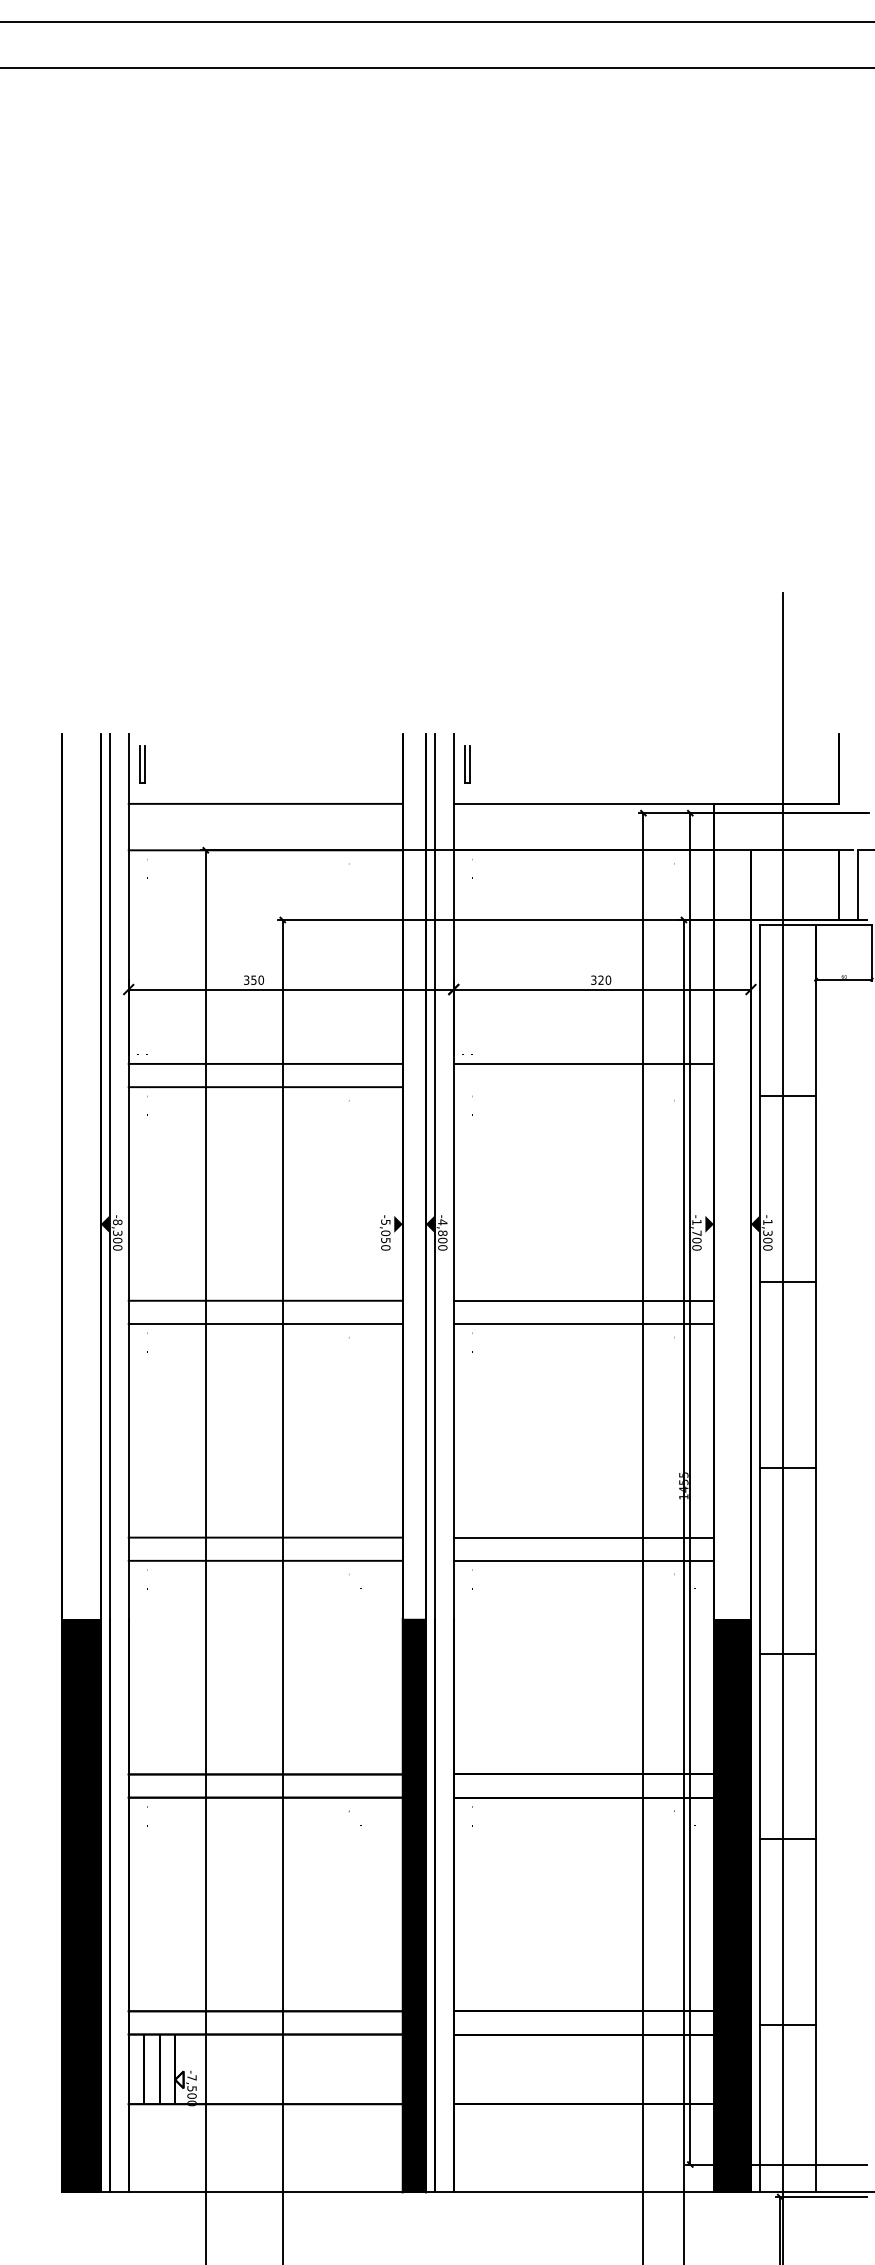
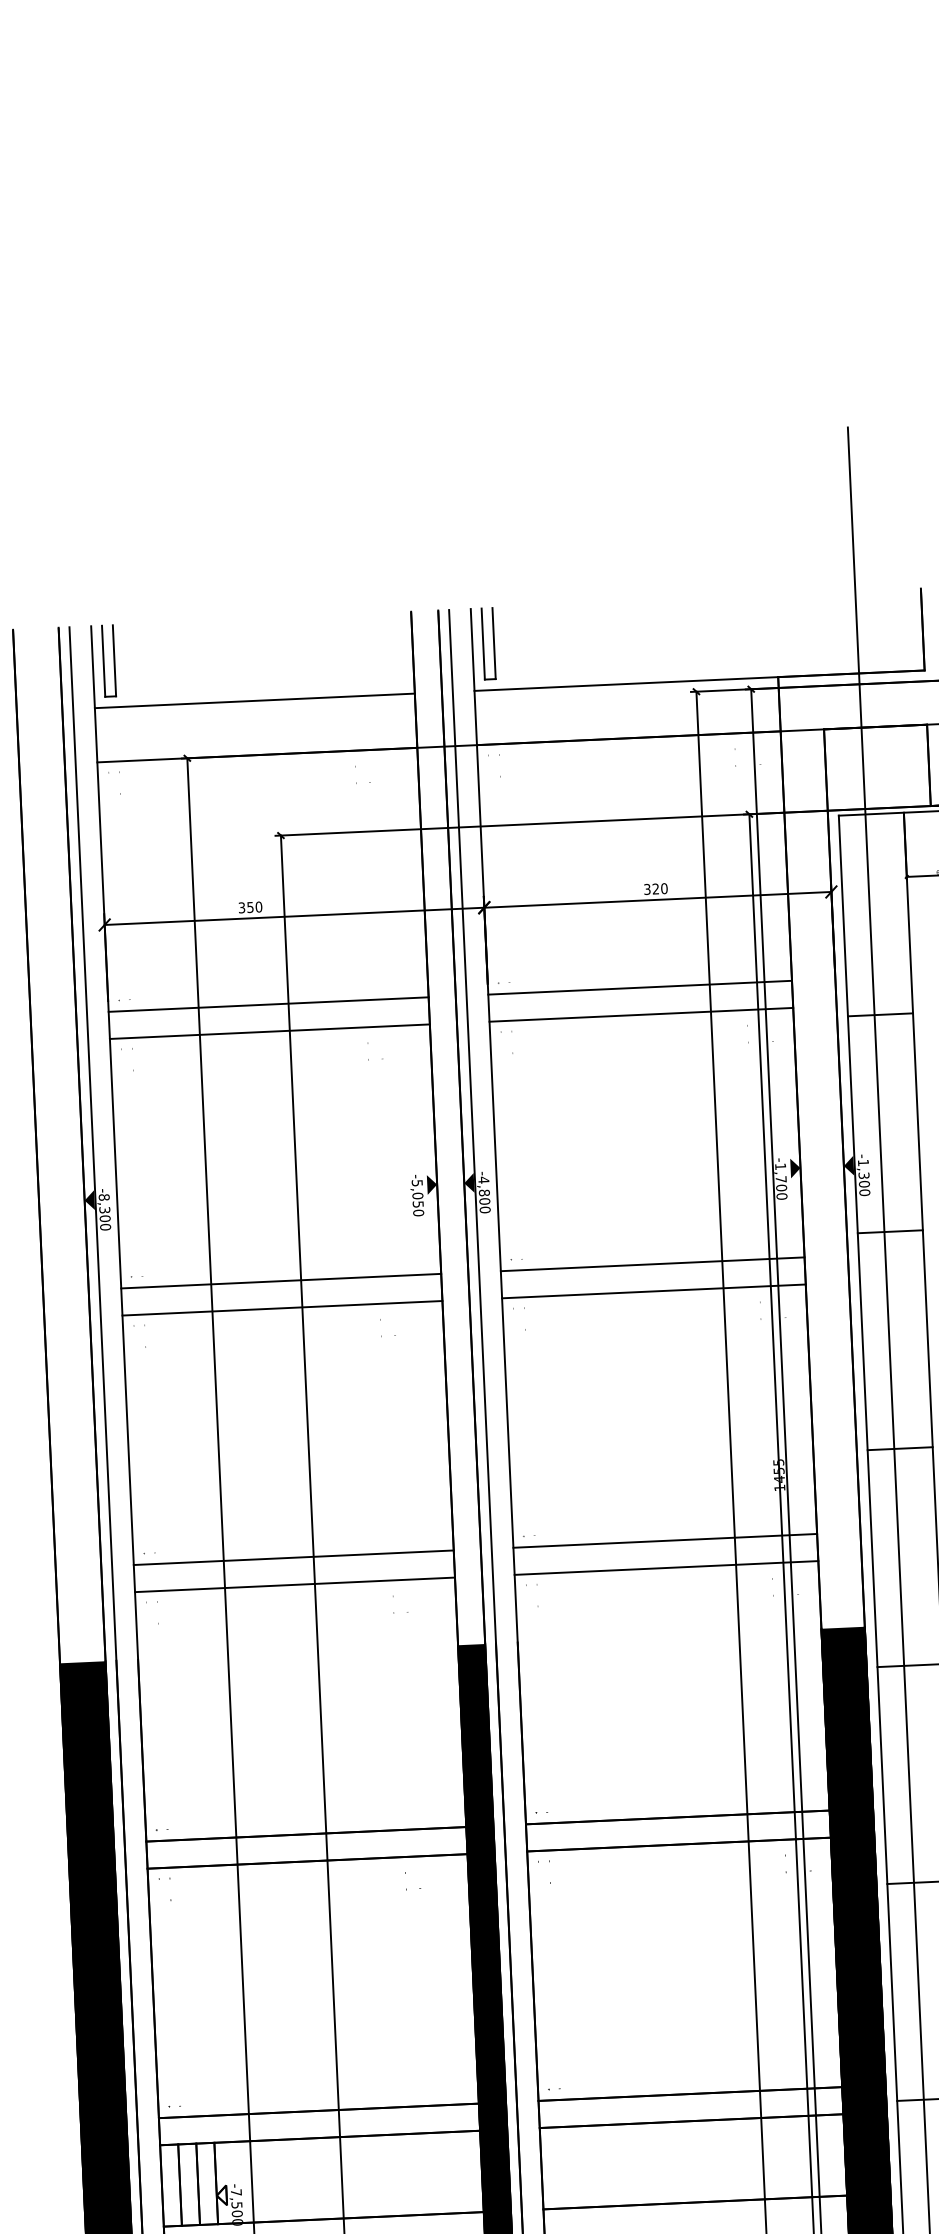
part: (142, 764) -> (108, 661), size x1.67
part: (467, 764) -> (488, 644), size x1.67
line: (583, 1087) -> (641, 1015), added

